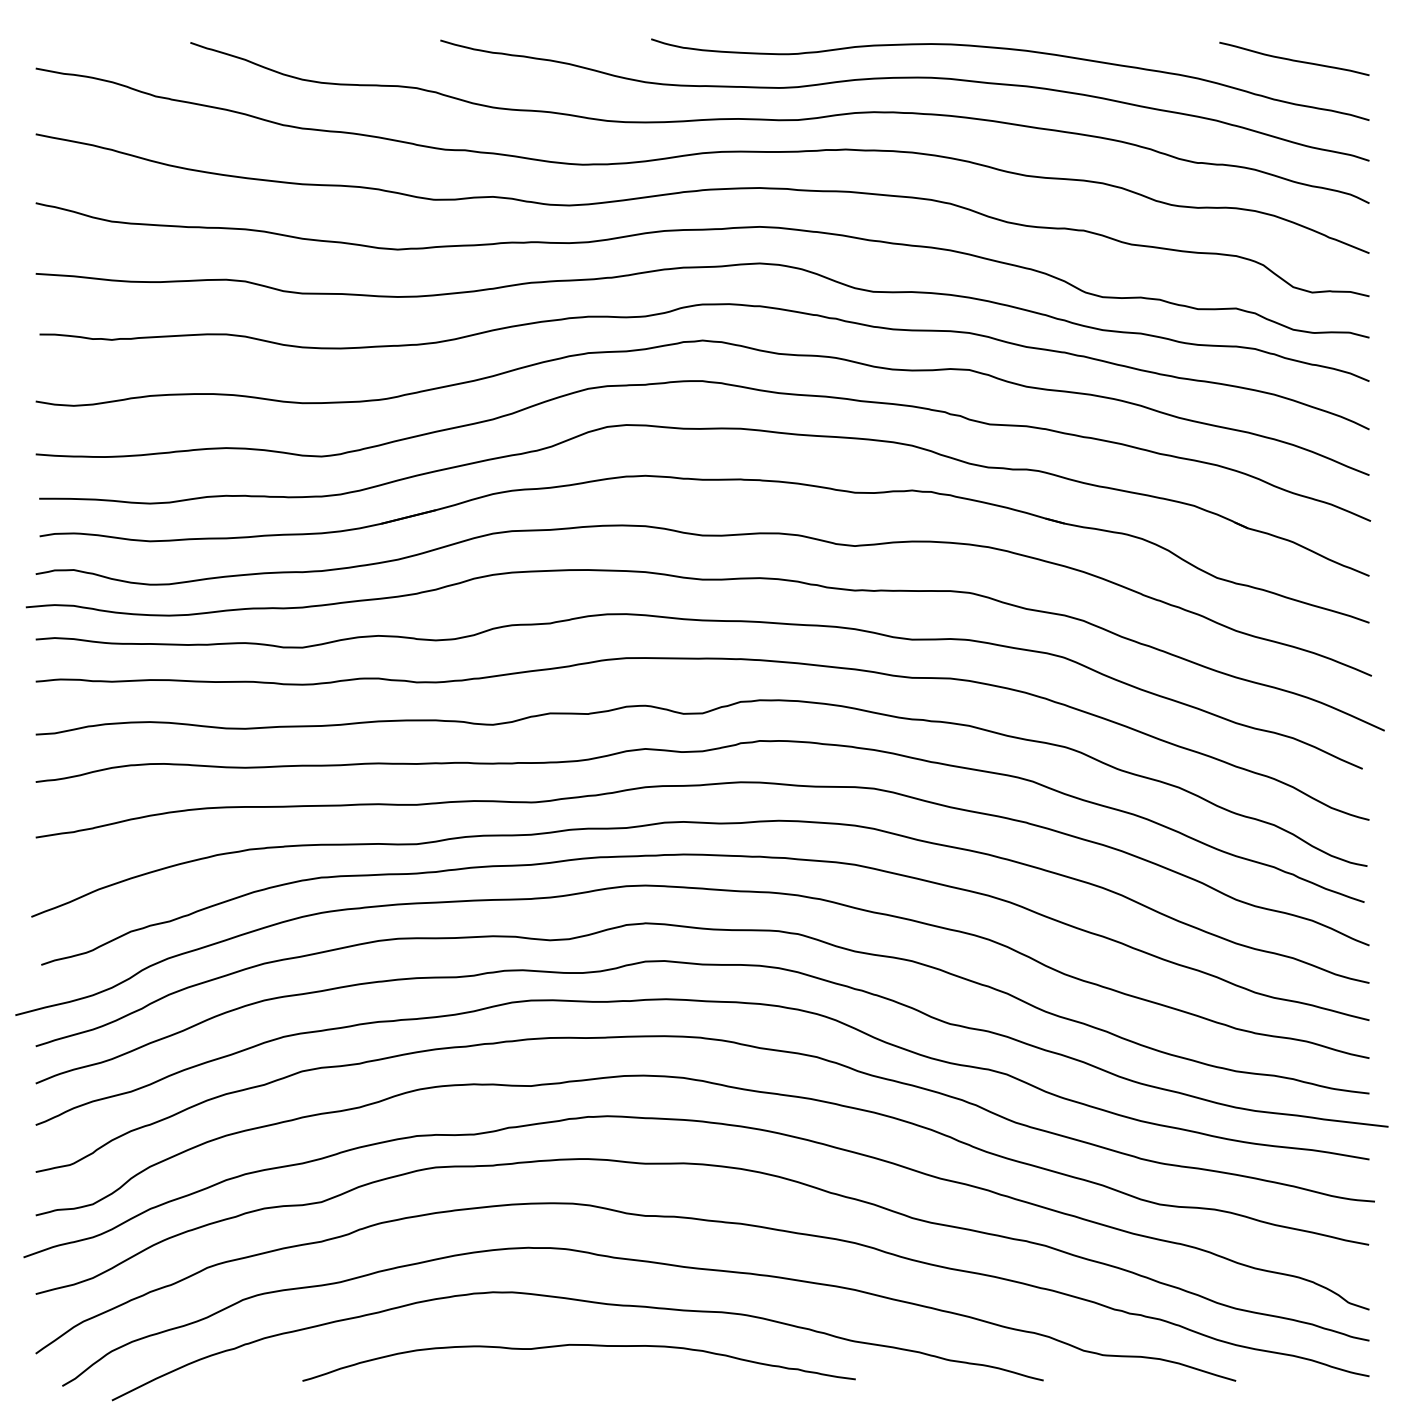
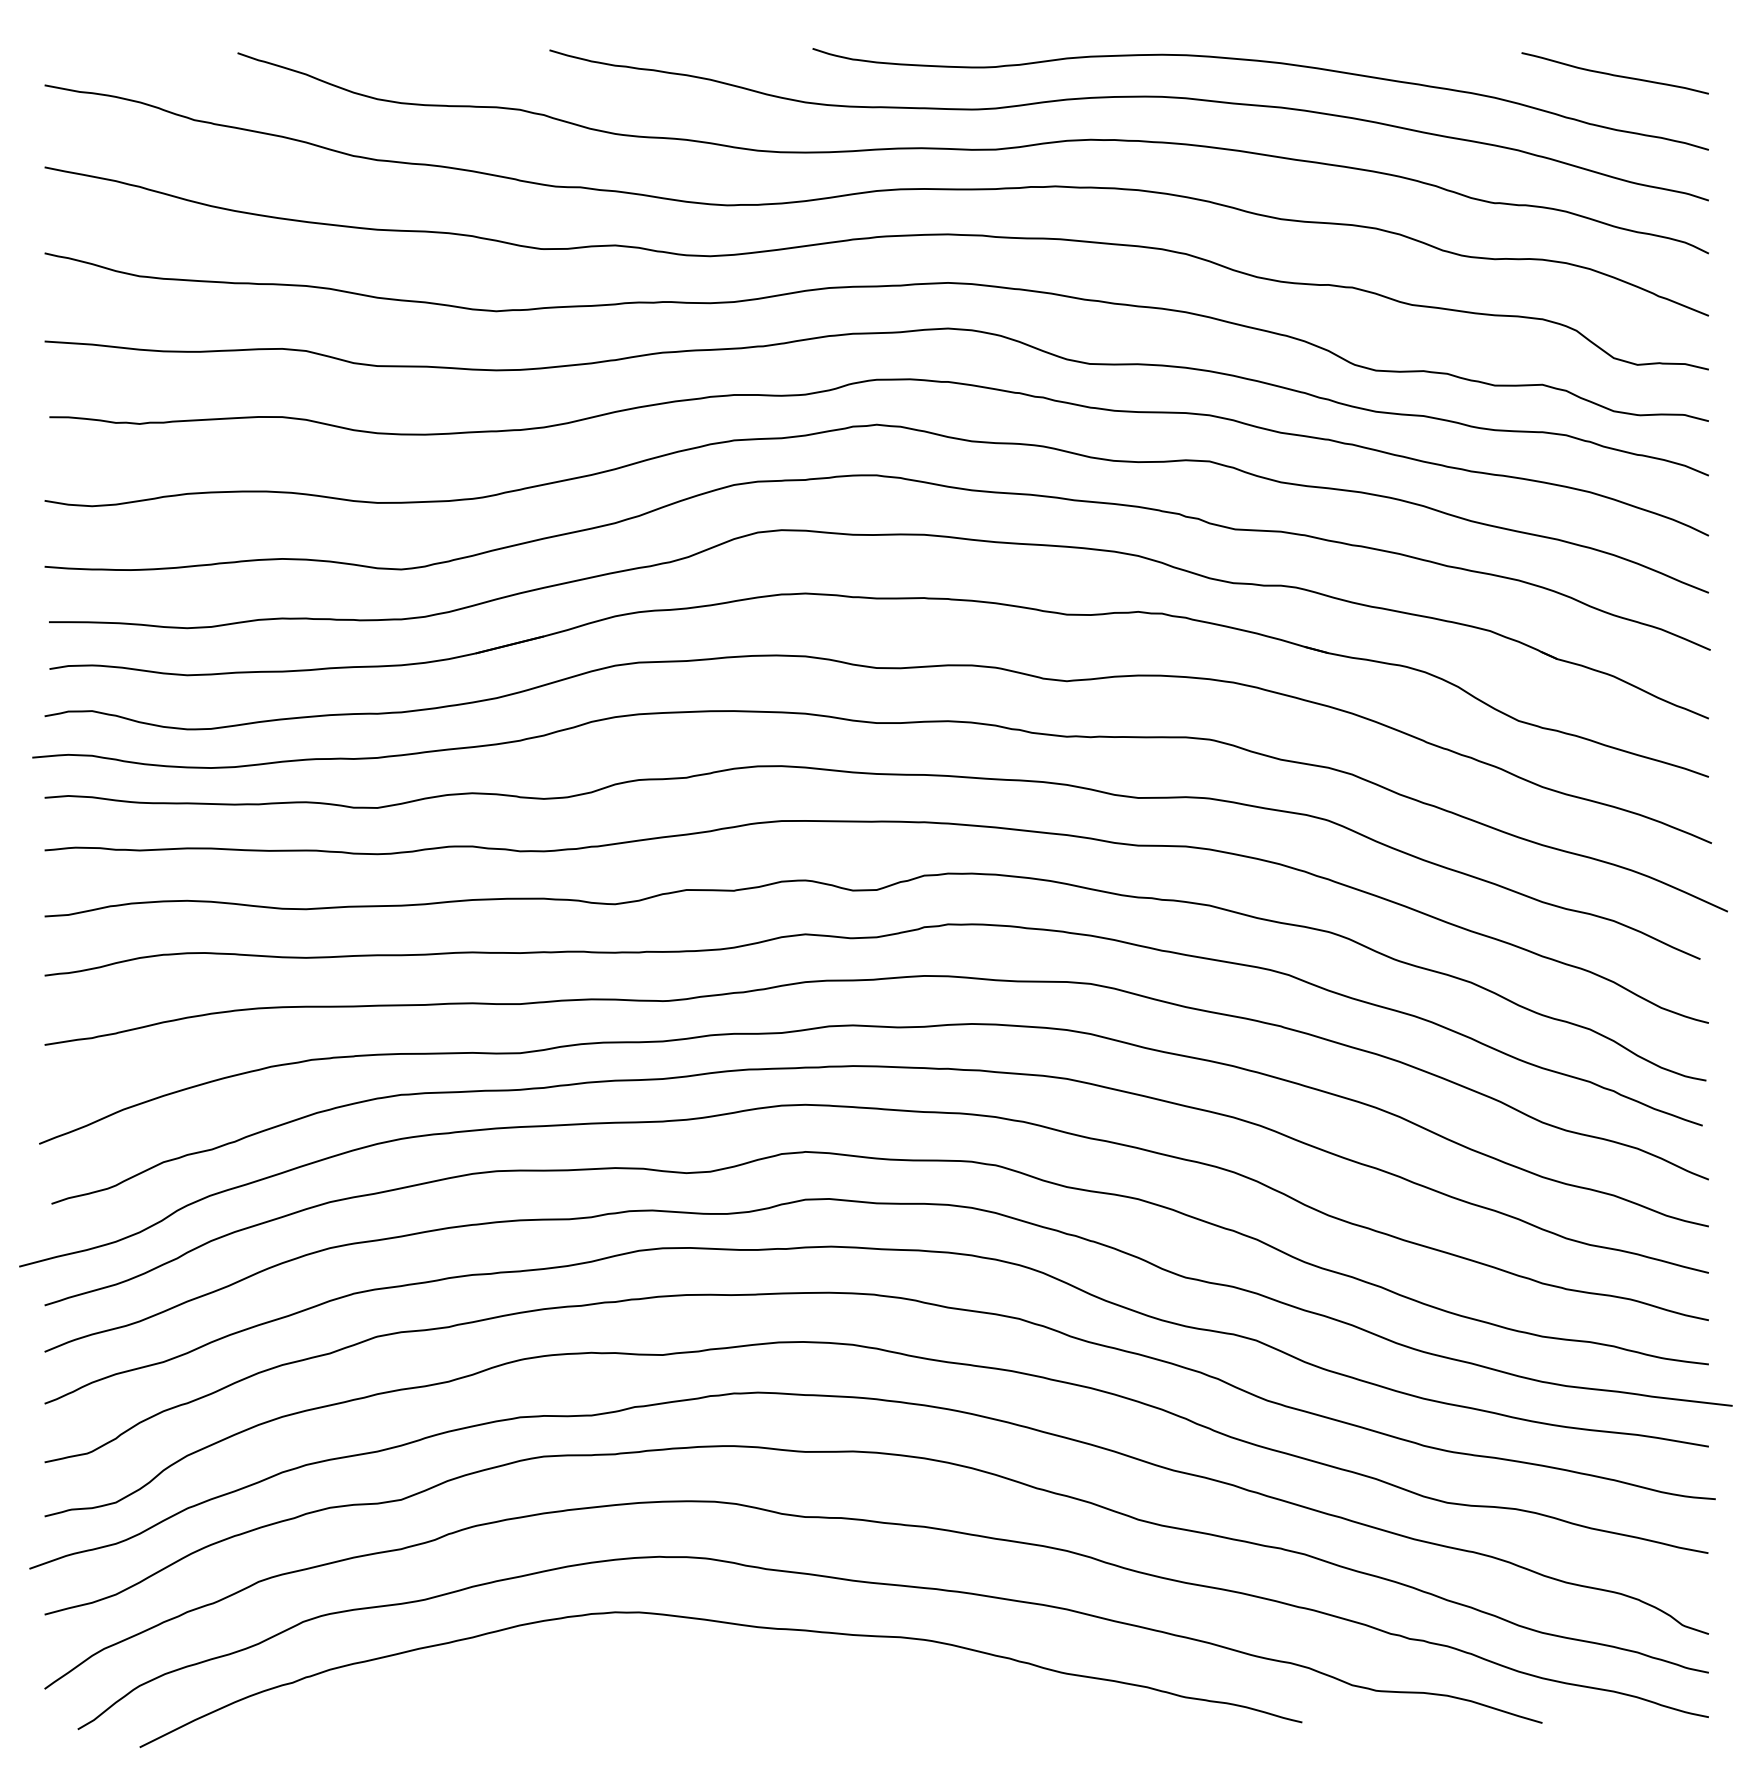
curve: (578, 1345) -> (722, 1678), removed

